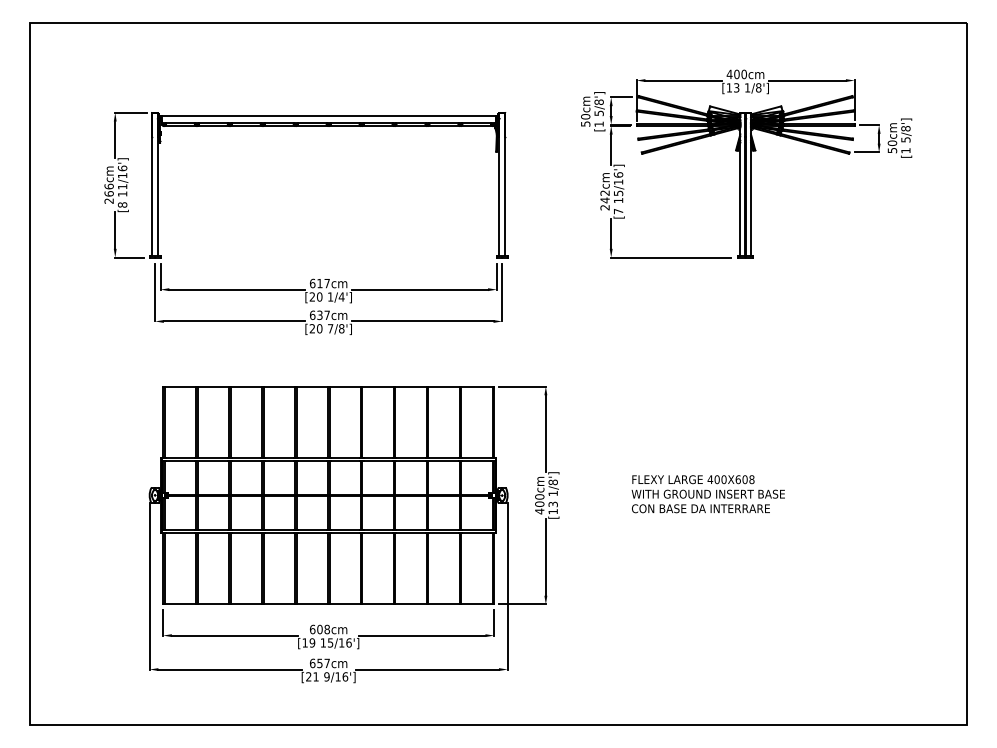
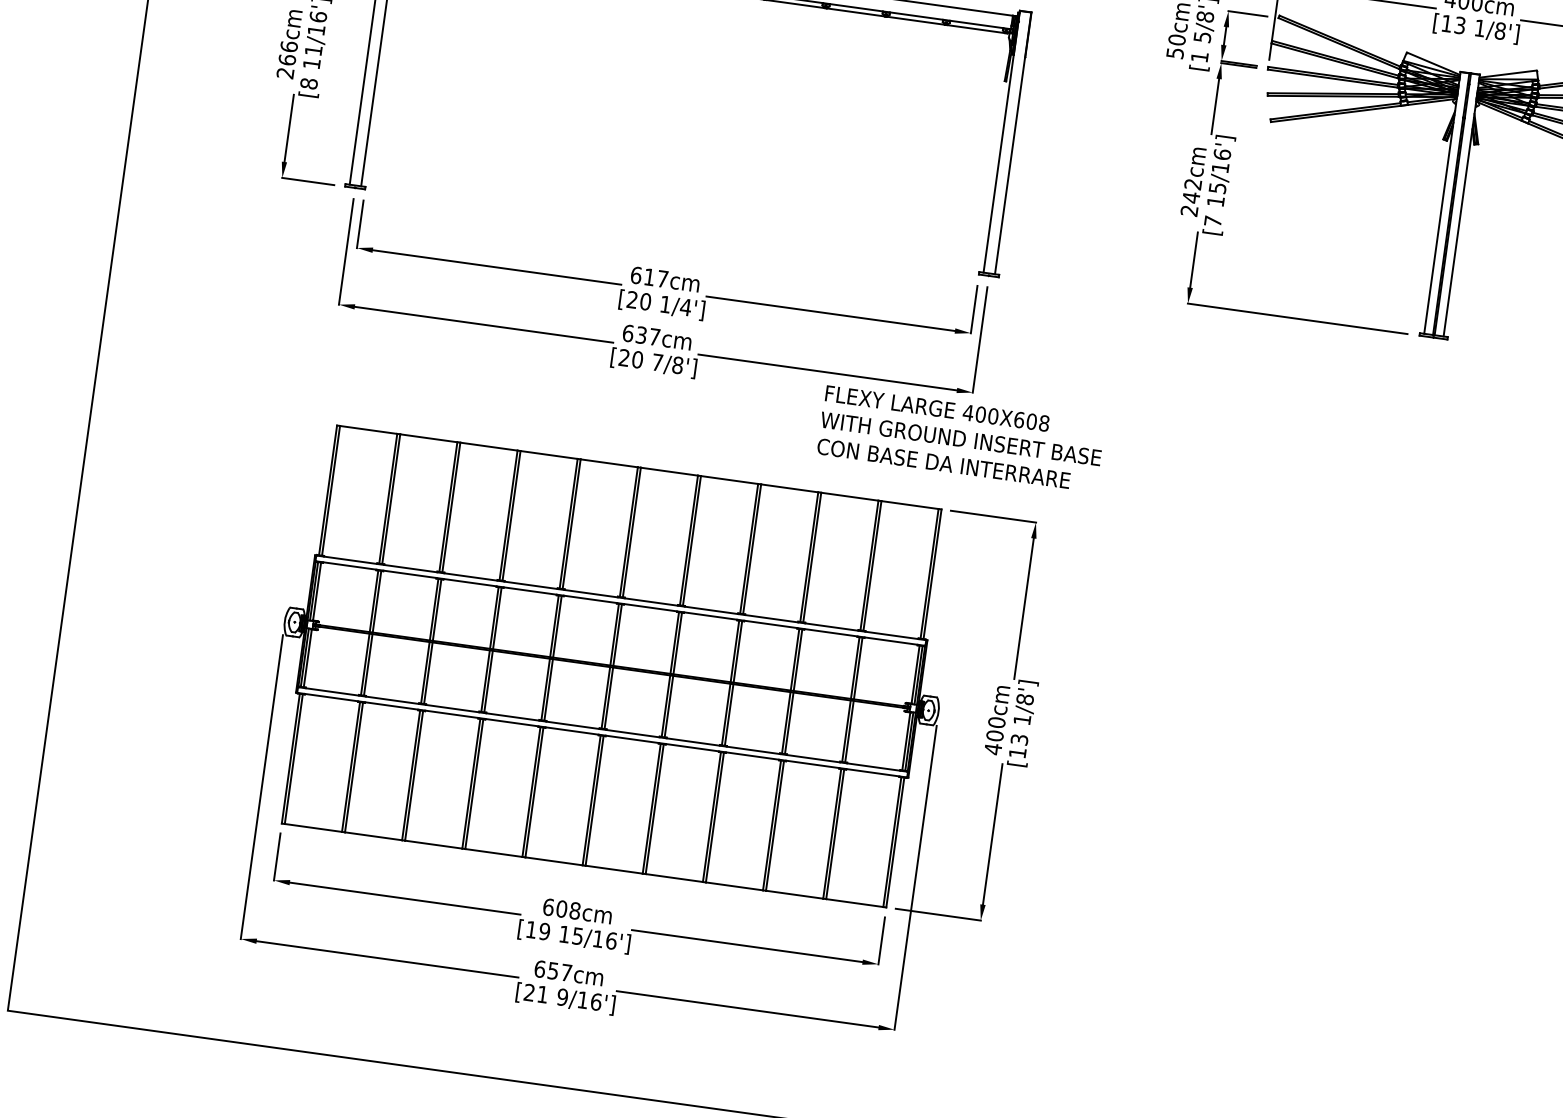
text: (707, 494) -> (959, 439), moved

